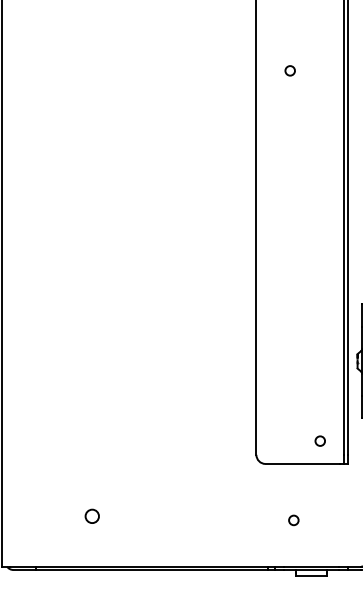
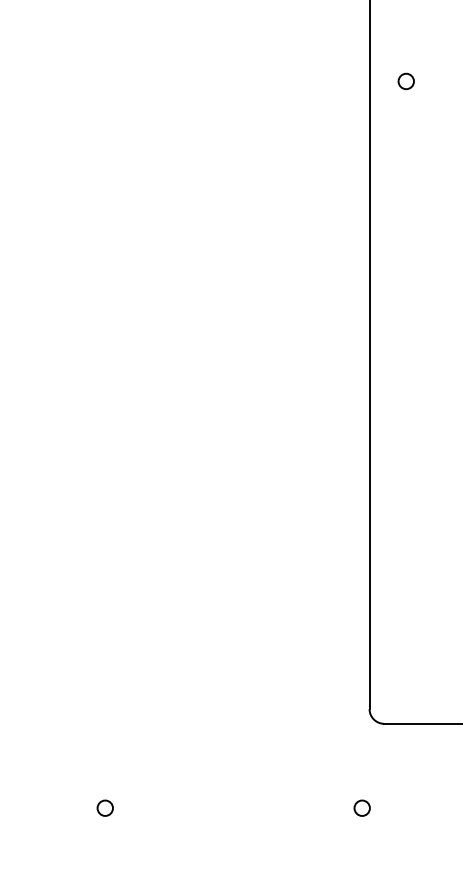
circle: (289, 70) -> (405, 80), moved
circle: (91, 516) -> (104, 808), size x0.71
circle: (293, 520) -> (361, 808), moved

